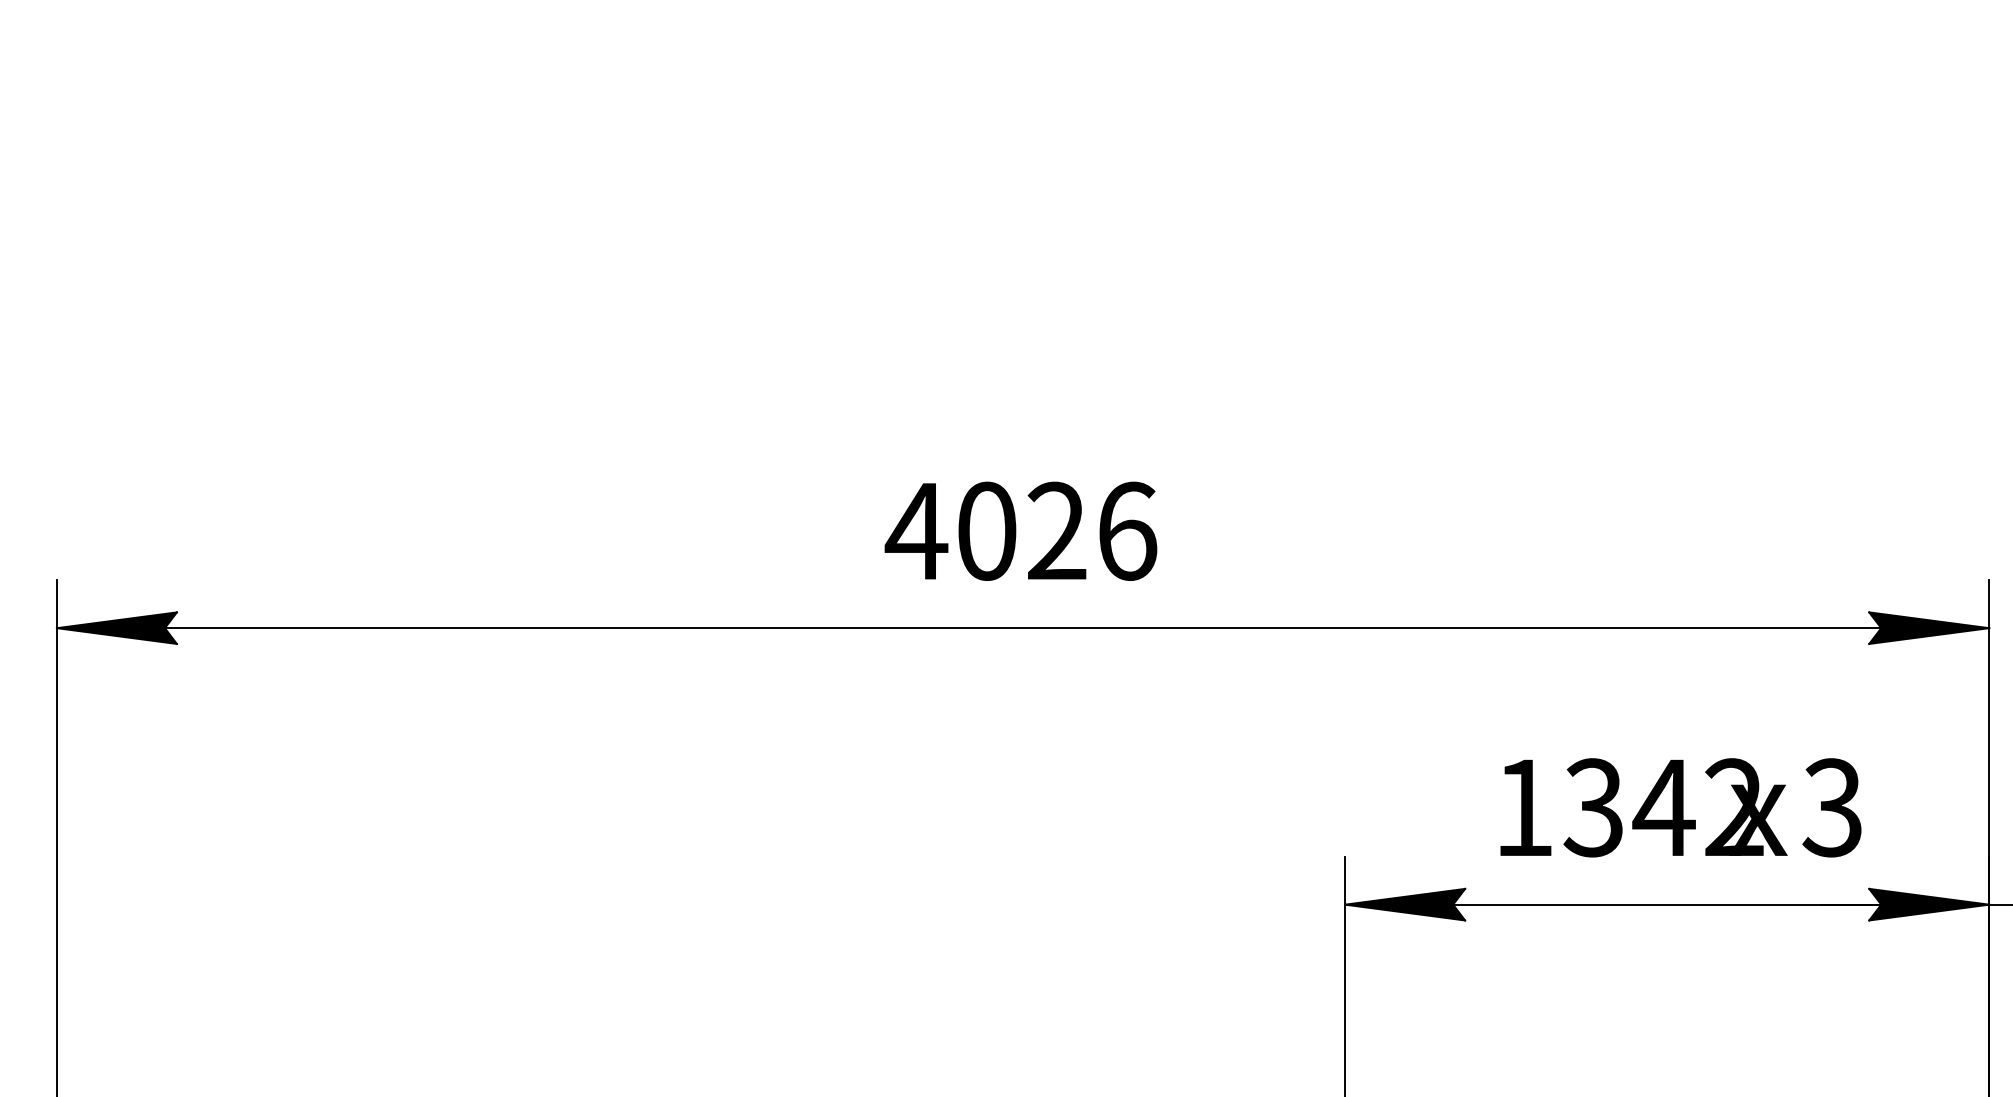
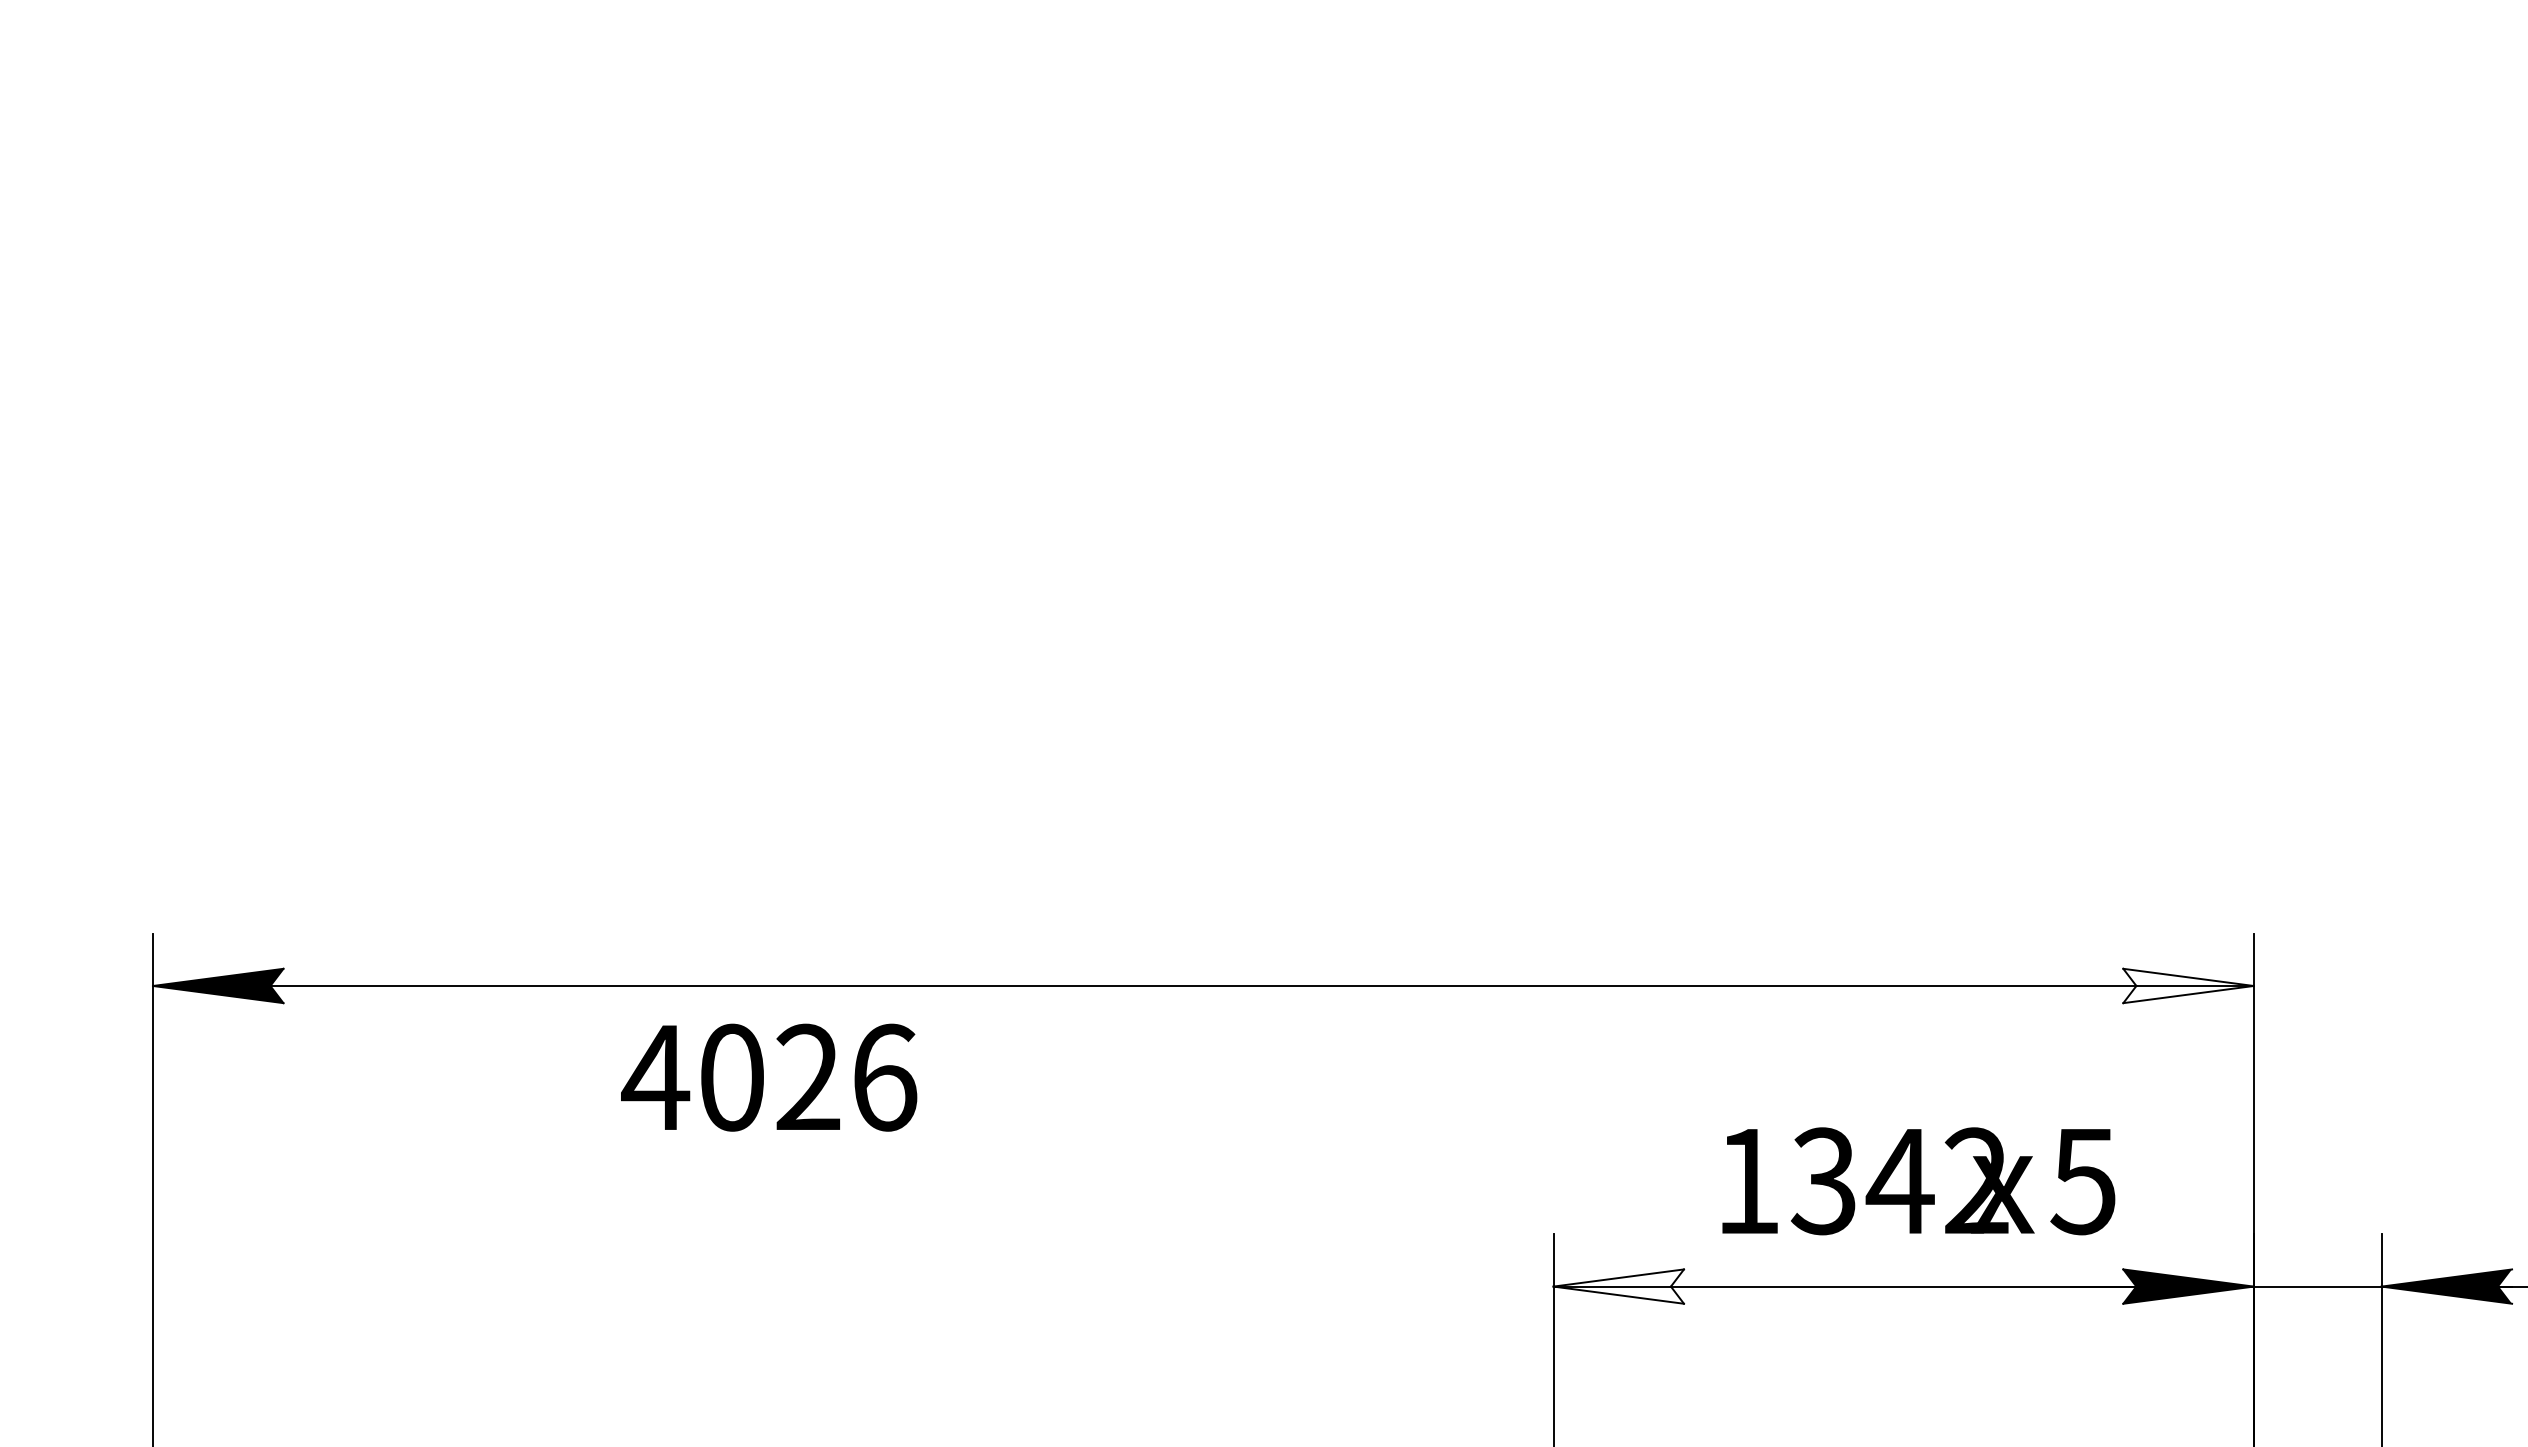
text: (1021, 531) -> (769, 1077), moved
fill: (1929, 627) -> (2188, 985), removed
text: (1831, 808) -> (2082, 1181), 3 -> 5
fill: (1404, 904) -> (1618, 1286), removed

